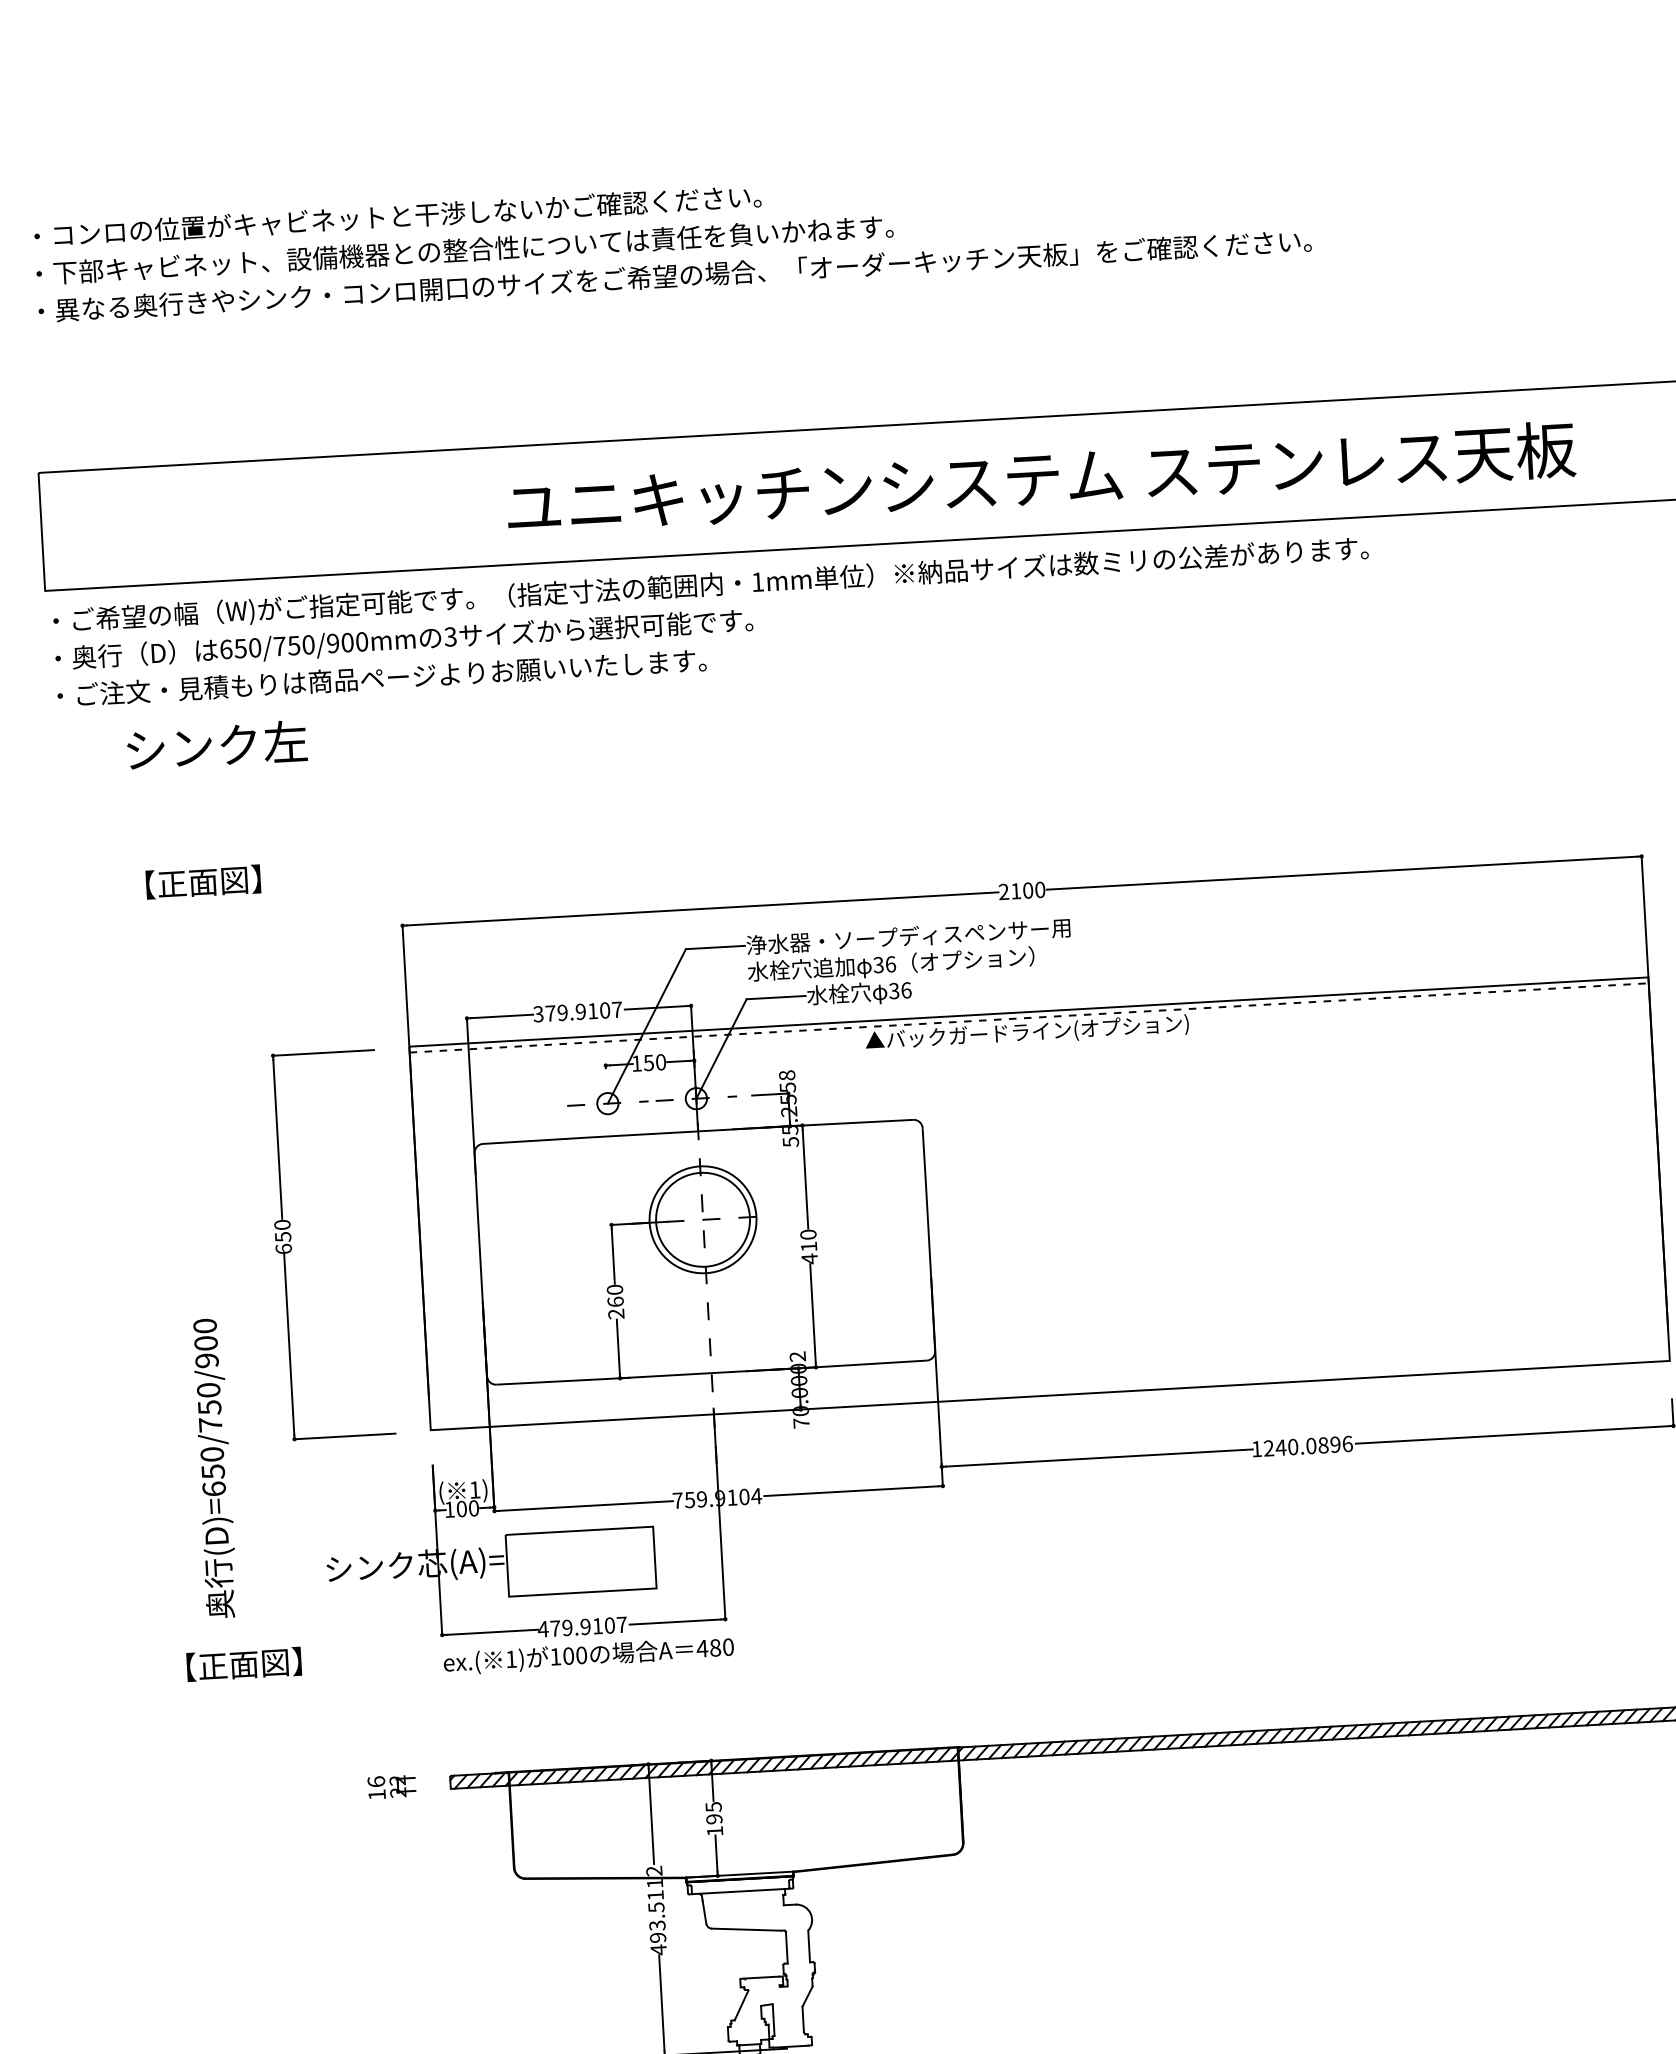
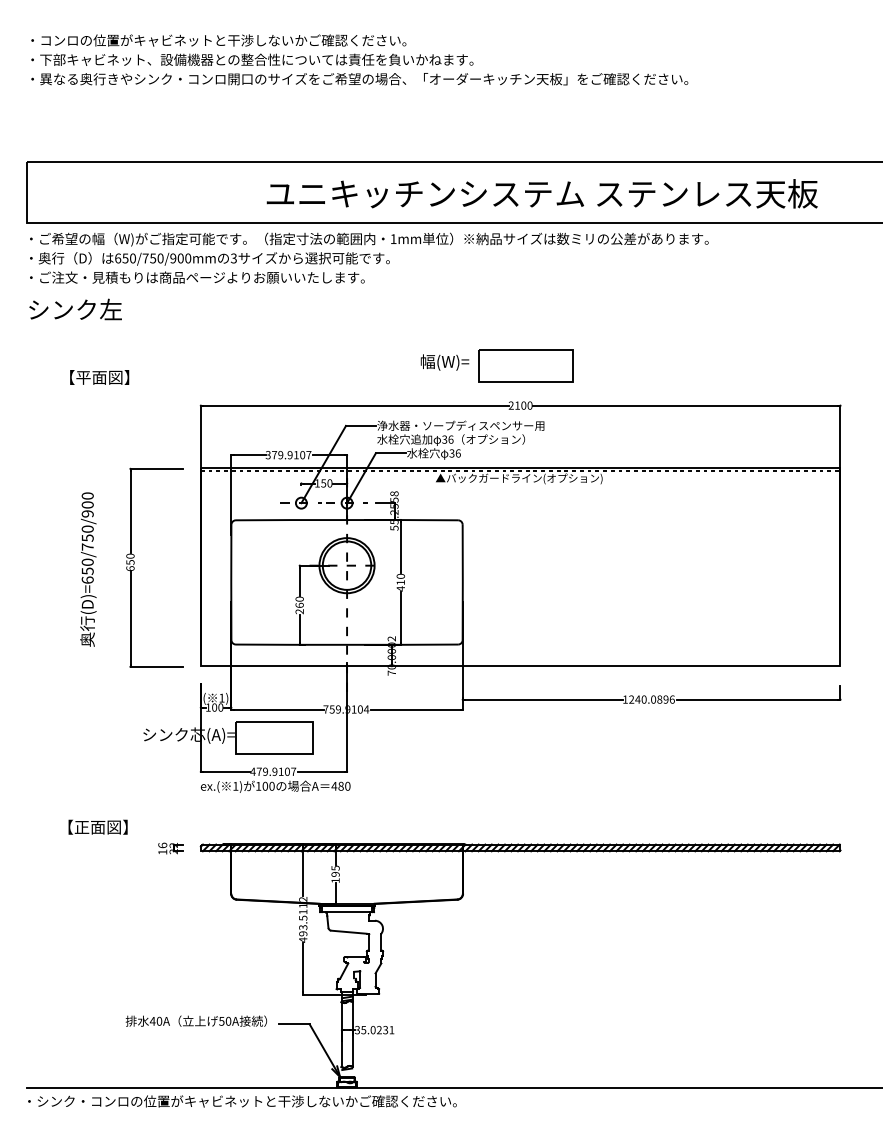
text: (216, 745) -> (75, 309), moved
part: (970, 815) -> (496, 365), added
text: (172, 883) -> (83, 377), 【正面図】 -> 【平面図】
text: (214, 1468) -> (88, 569), moved
text: (242, 1662) -> (97, 826), moved

